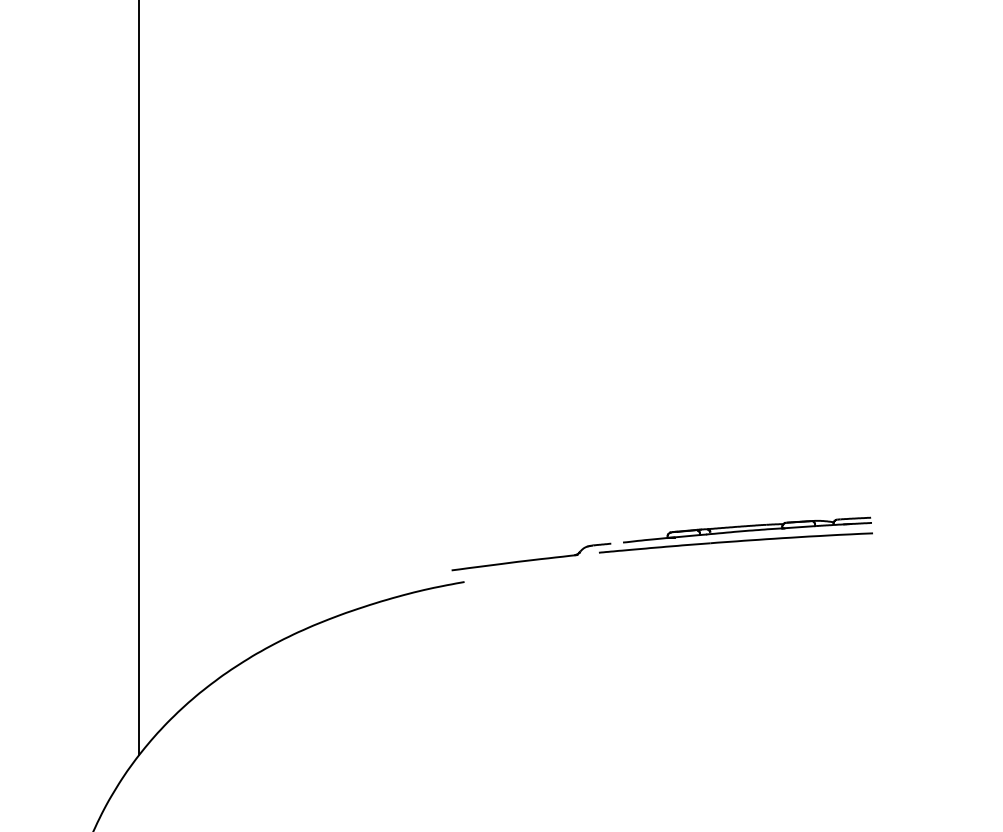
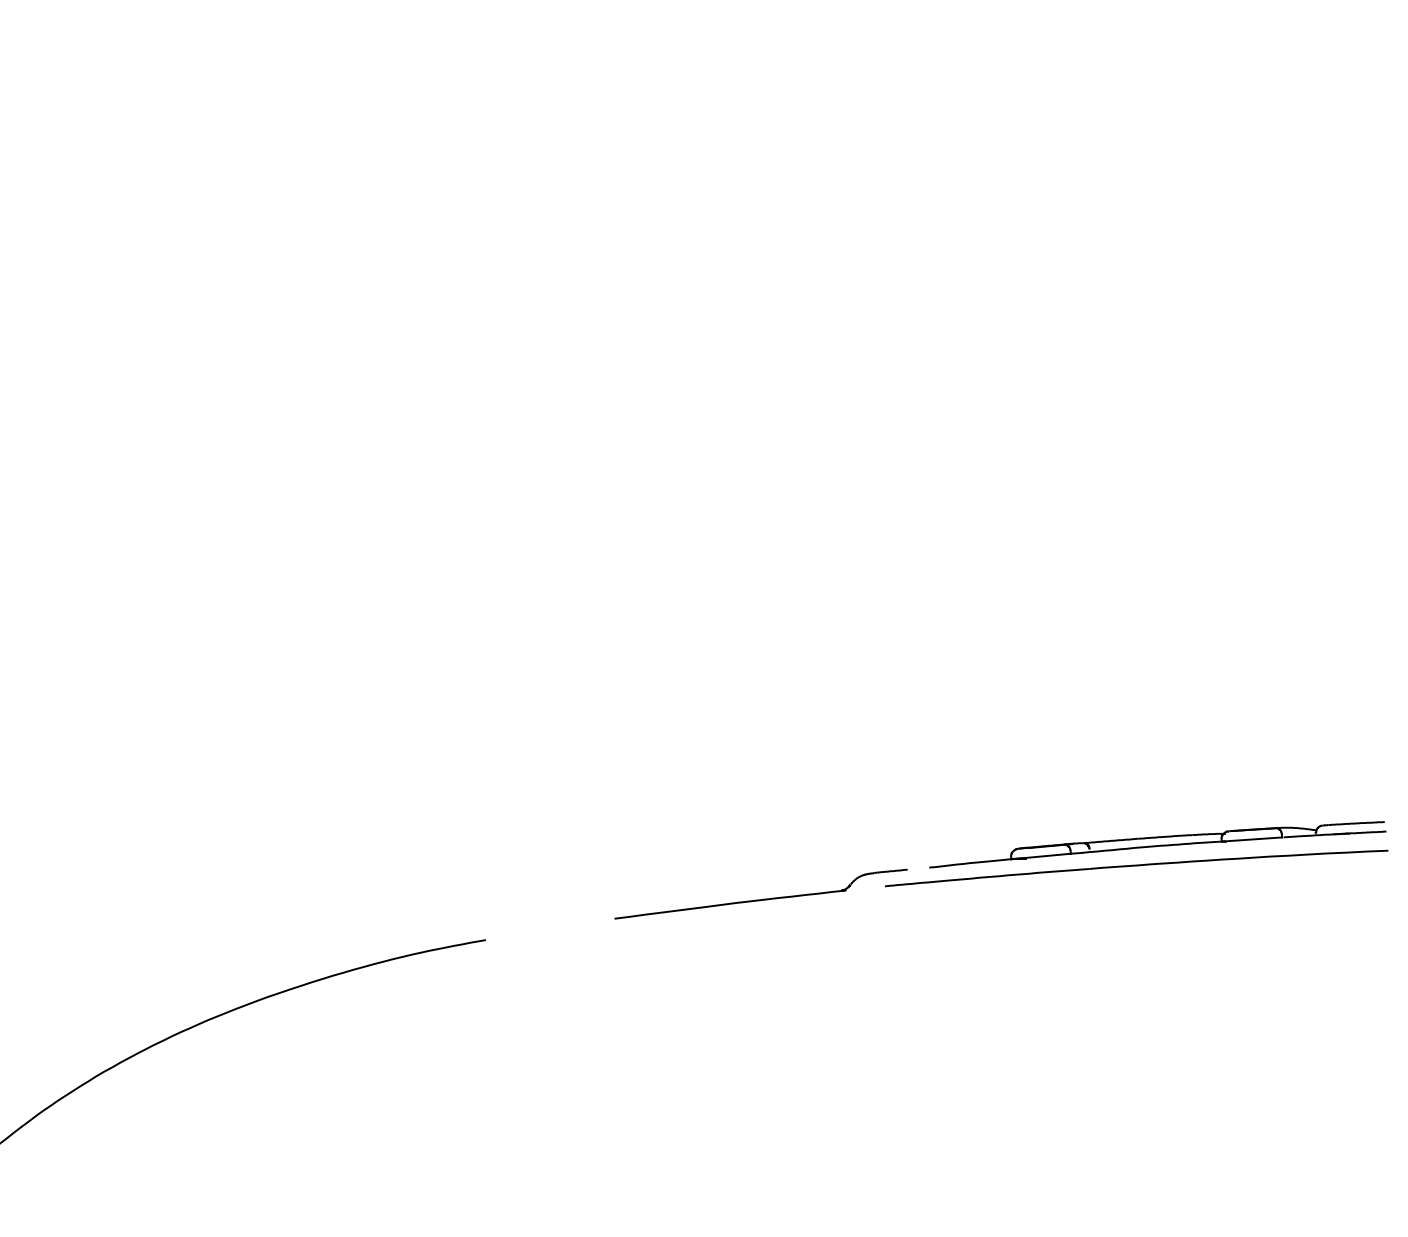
part: (661, 543) -> (999, 869), moved

